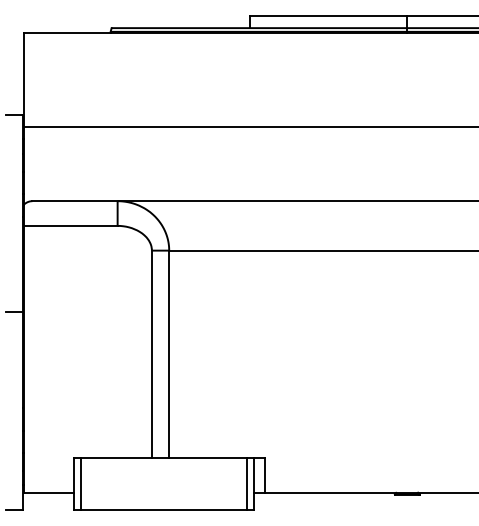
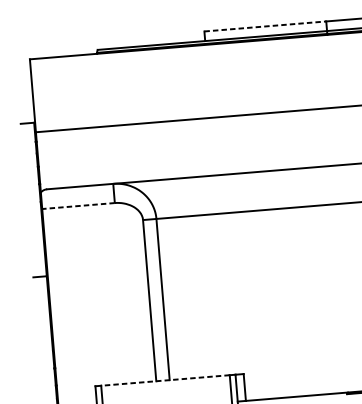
line: (329, 15) -> (265, 26), solid -> dashed
line: (70, 225) -> (78, 205), solid -> dashed
line: (163, 458) -> (165, 380), solid -> dashed

